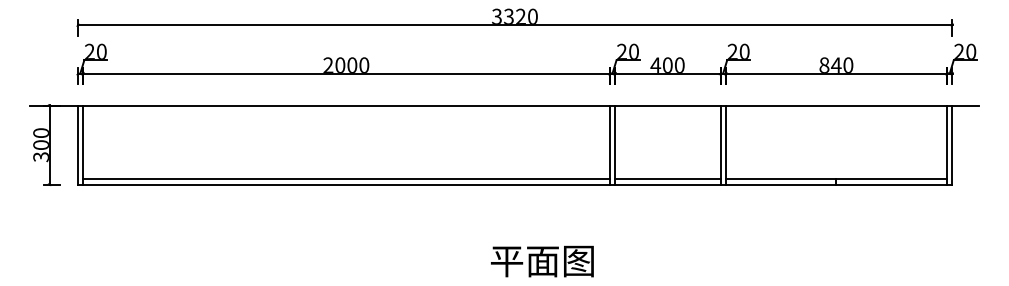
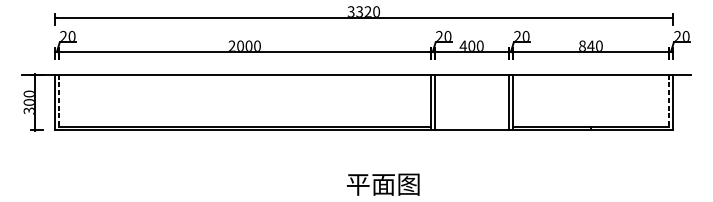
line: (82, 145) -> (58, 102), solid -> dashed
line: (947, 145) -> (669, 102), solid -> dashed
line: (667, 179) -> (471, 126), removed

